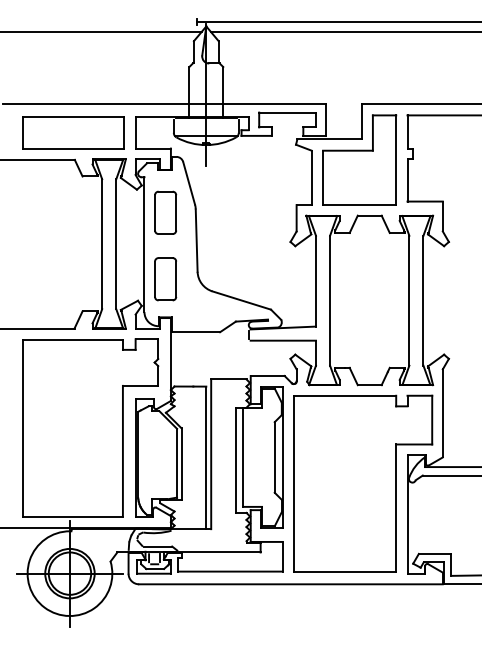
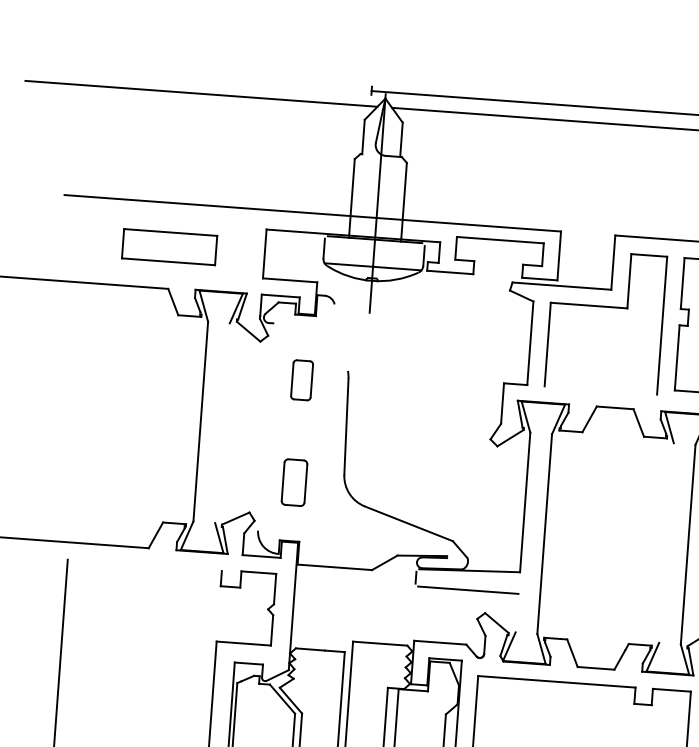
part: (73, 132) -> (169, 246), size x0.6
line: (188, 183) -> (340, 337), removed
line: (359, 205) -> (600, 391), removed
part: (165, 212) -> (301, 379), size x0.6
line: (116, 244) -> (222, 423), removed
line: (144, 244) -> (265, 426), removed
part: (165, 279) -> (294, 482), size x0.7
line: (409, 300) -> (666, 542), removed
line: (72, 339) -> (144, 564), removed
line: (315, 352) -> (516, 612), removed

